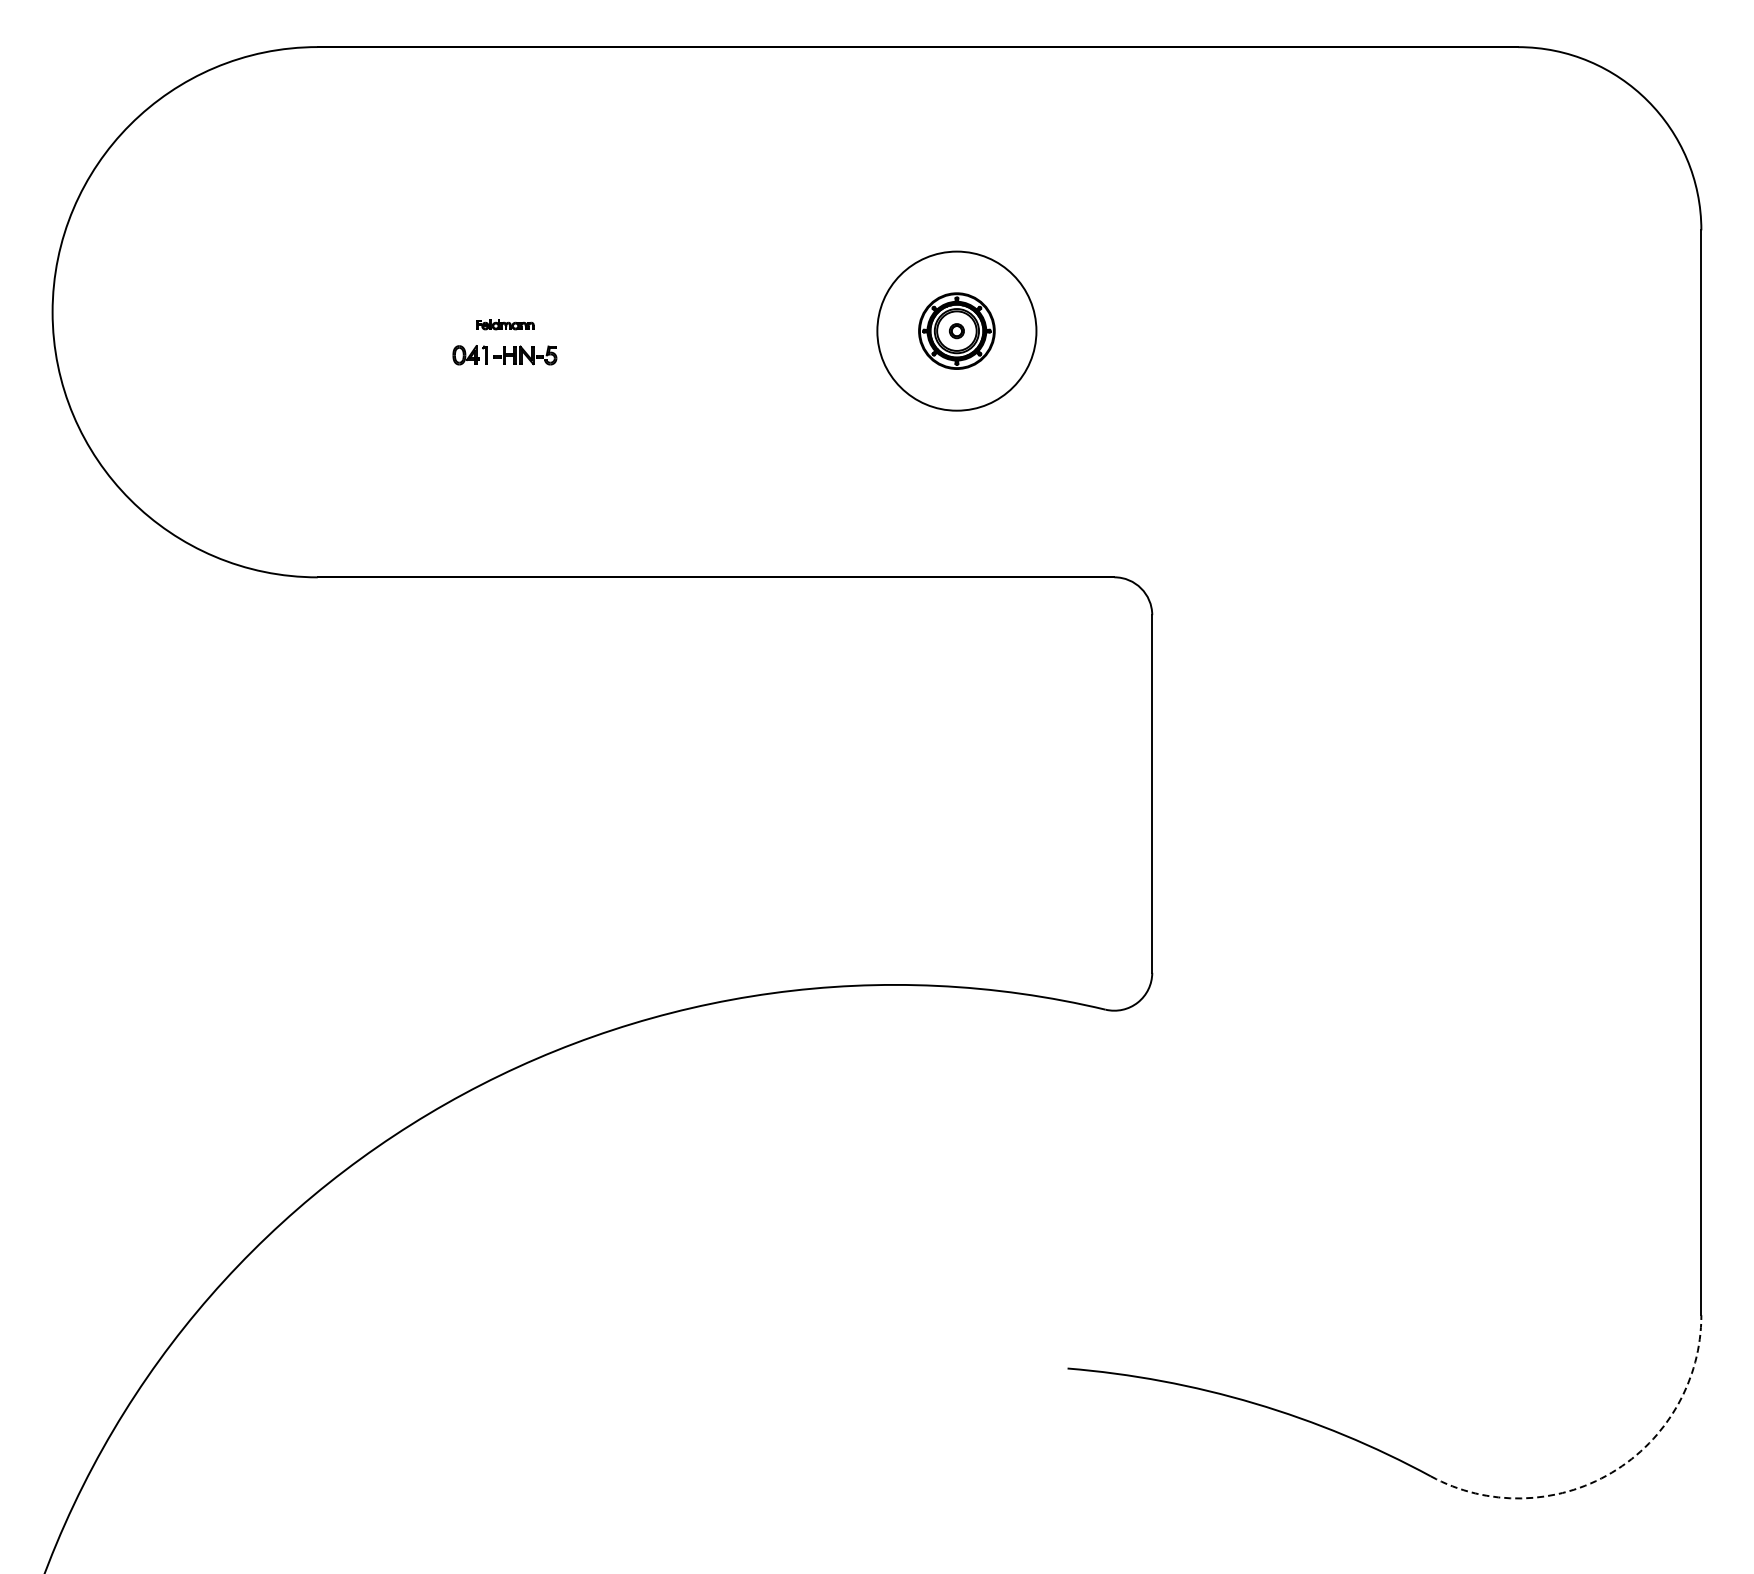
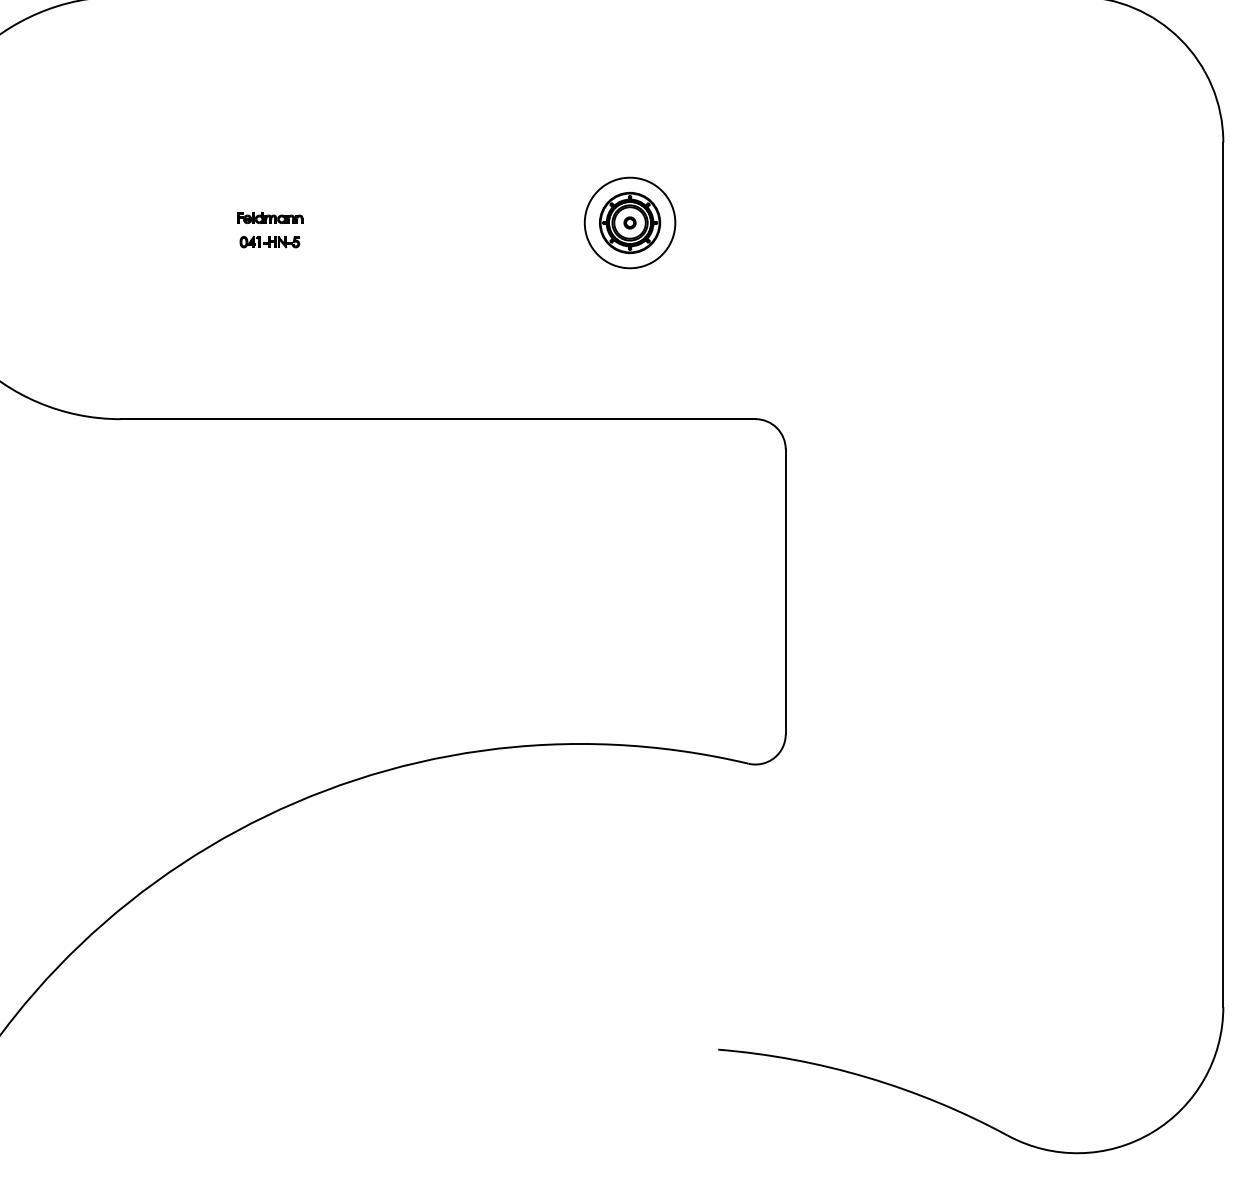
part: (505, 324) -> (270, 217), size x1.43
circle: (956, 330) -> (629, 222), size x0.71
part: (504, 354) -> (269, 241), size x0.71
arc: (1611, 1472) -> (1151, 1132), dashed -> solid

